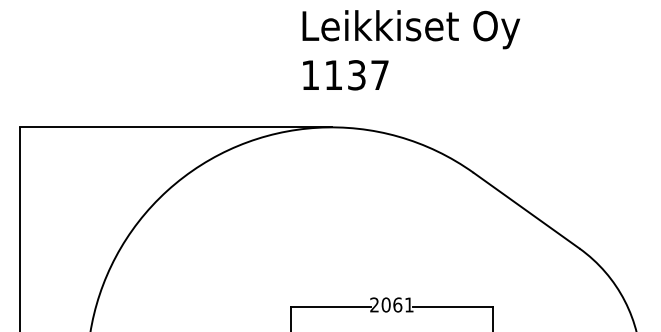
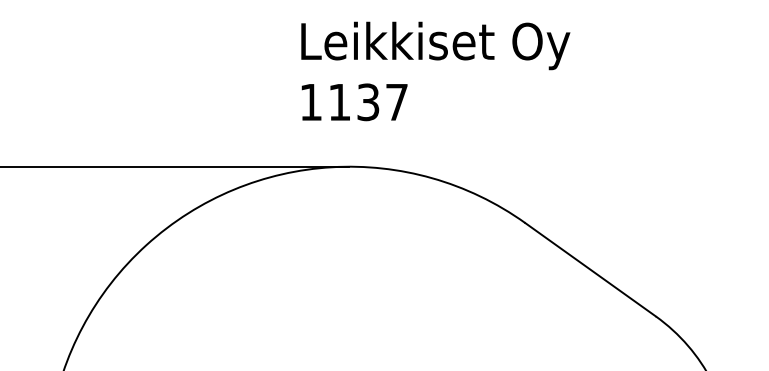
text: (411, 50) -> (435, 71), moved

